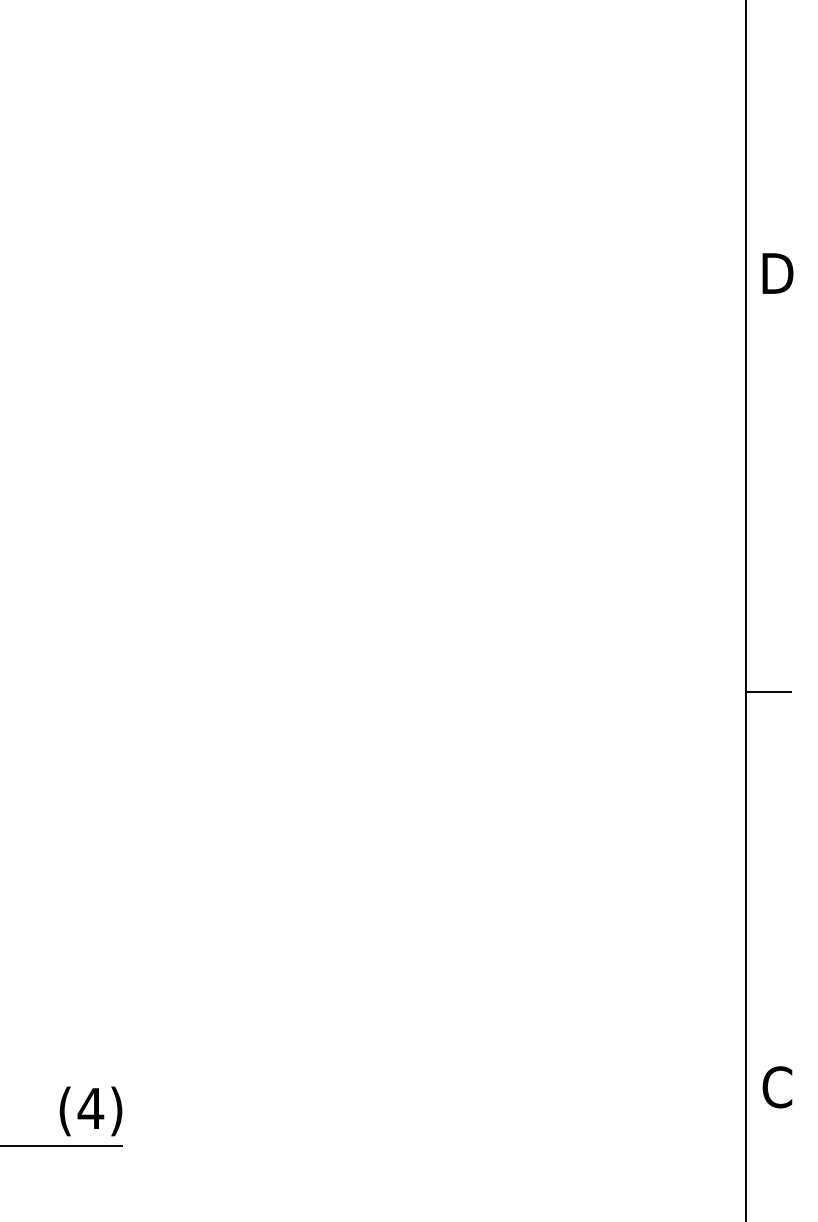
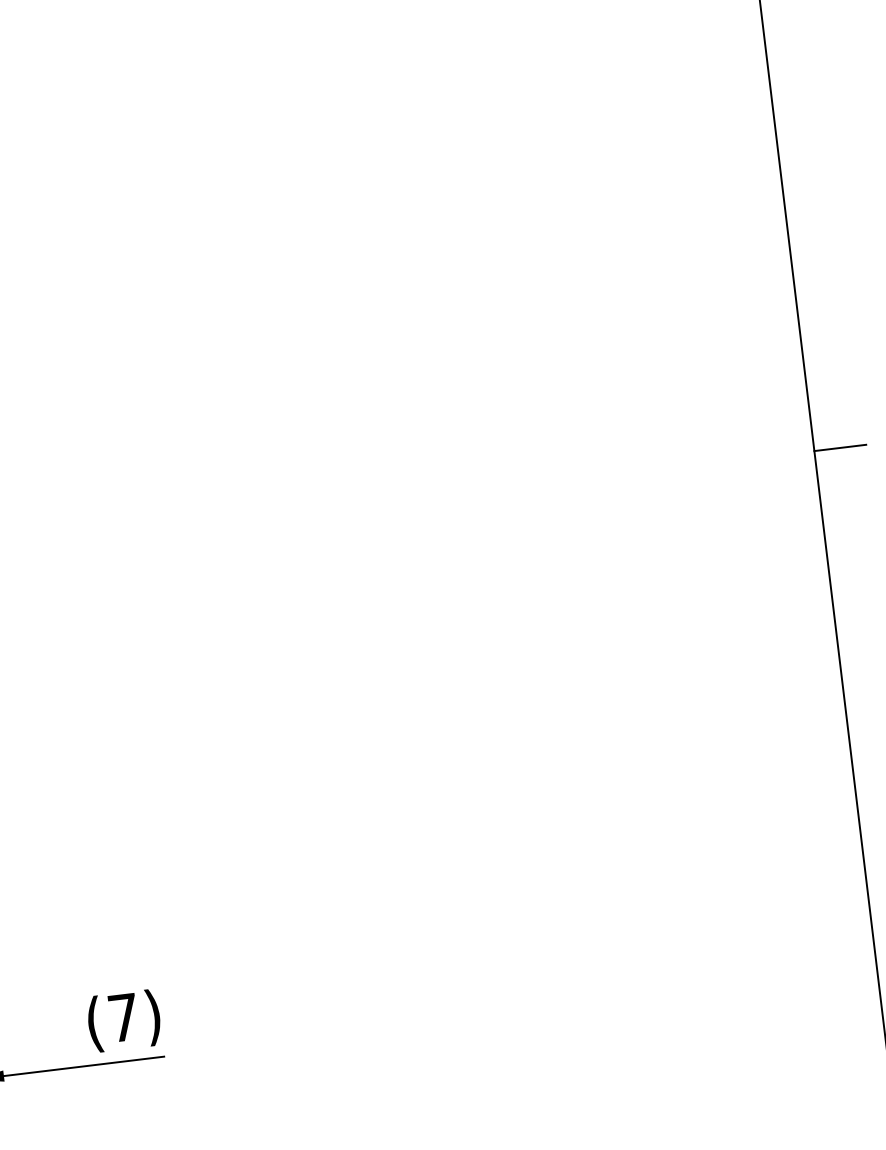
text: (90, 1108) -> (123, 1017), (4) -> (7)

